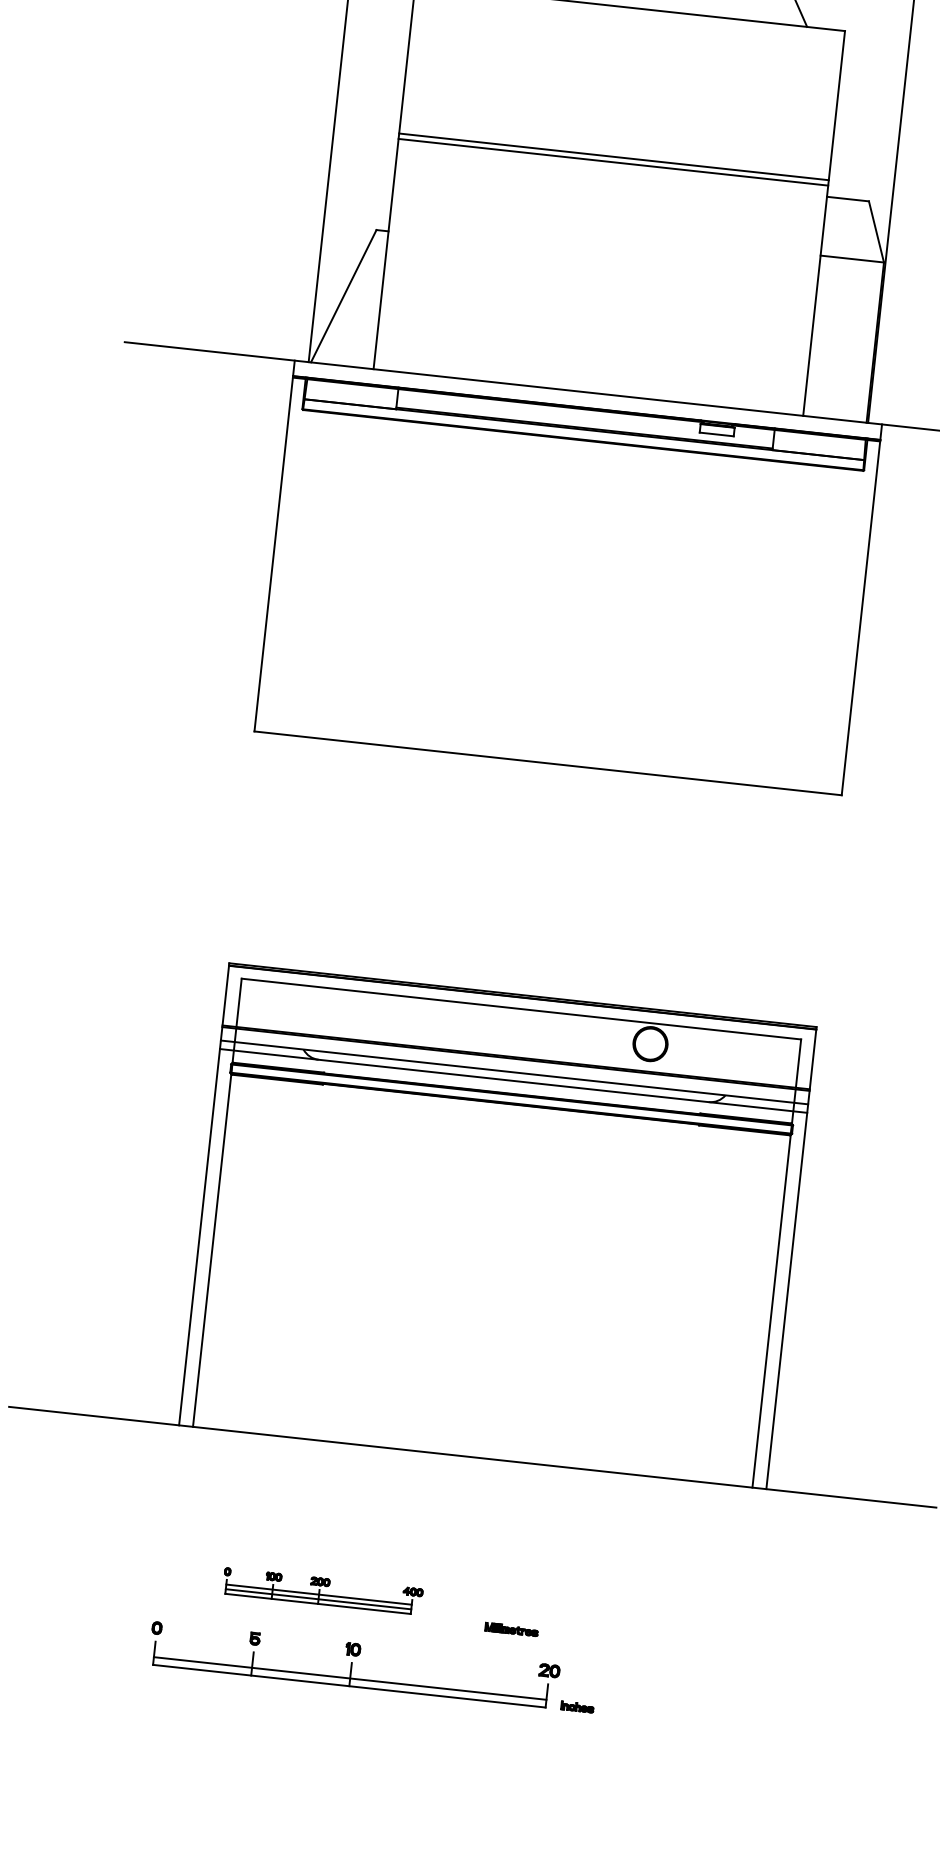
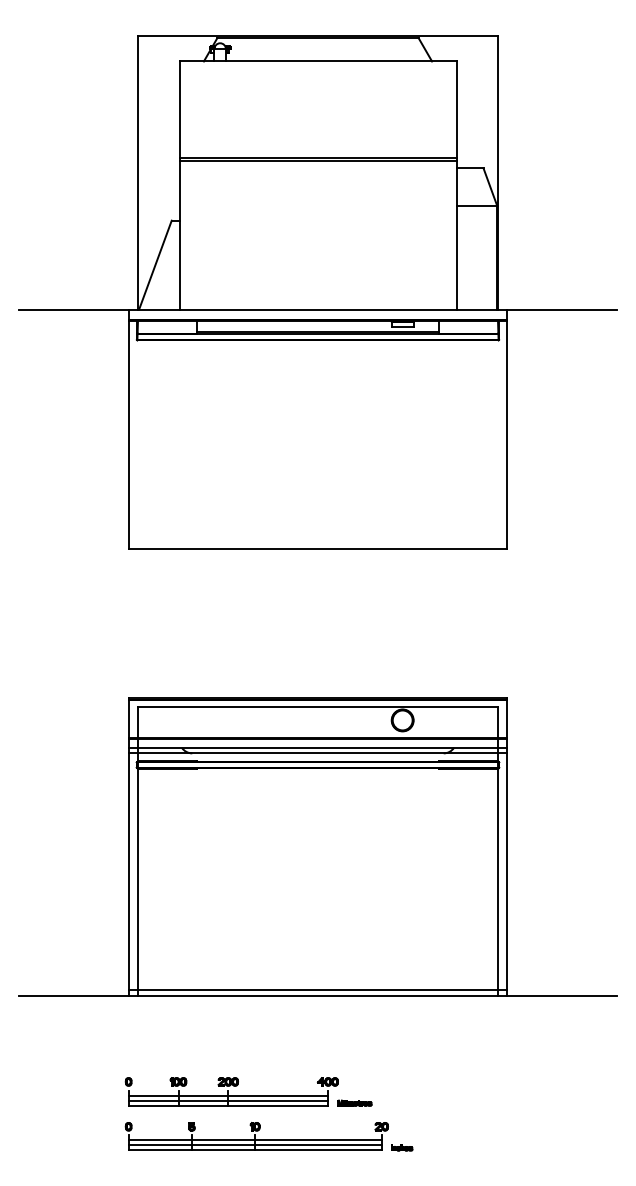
line: (472, 1448) -> (317, 990), added
part: (322, 1590) -> (231, 1091), size x1.67
line: (349, 1670) -> (254, 1140), added

